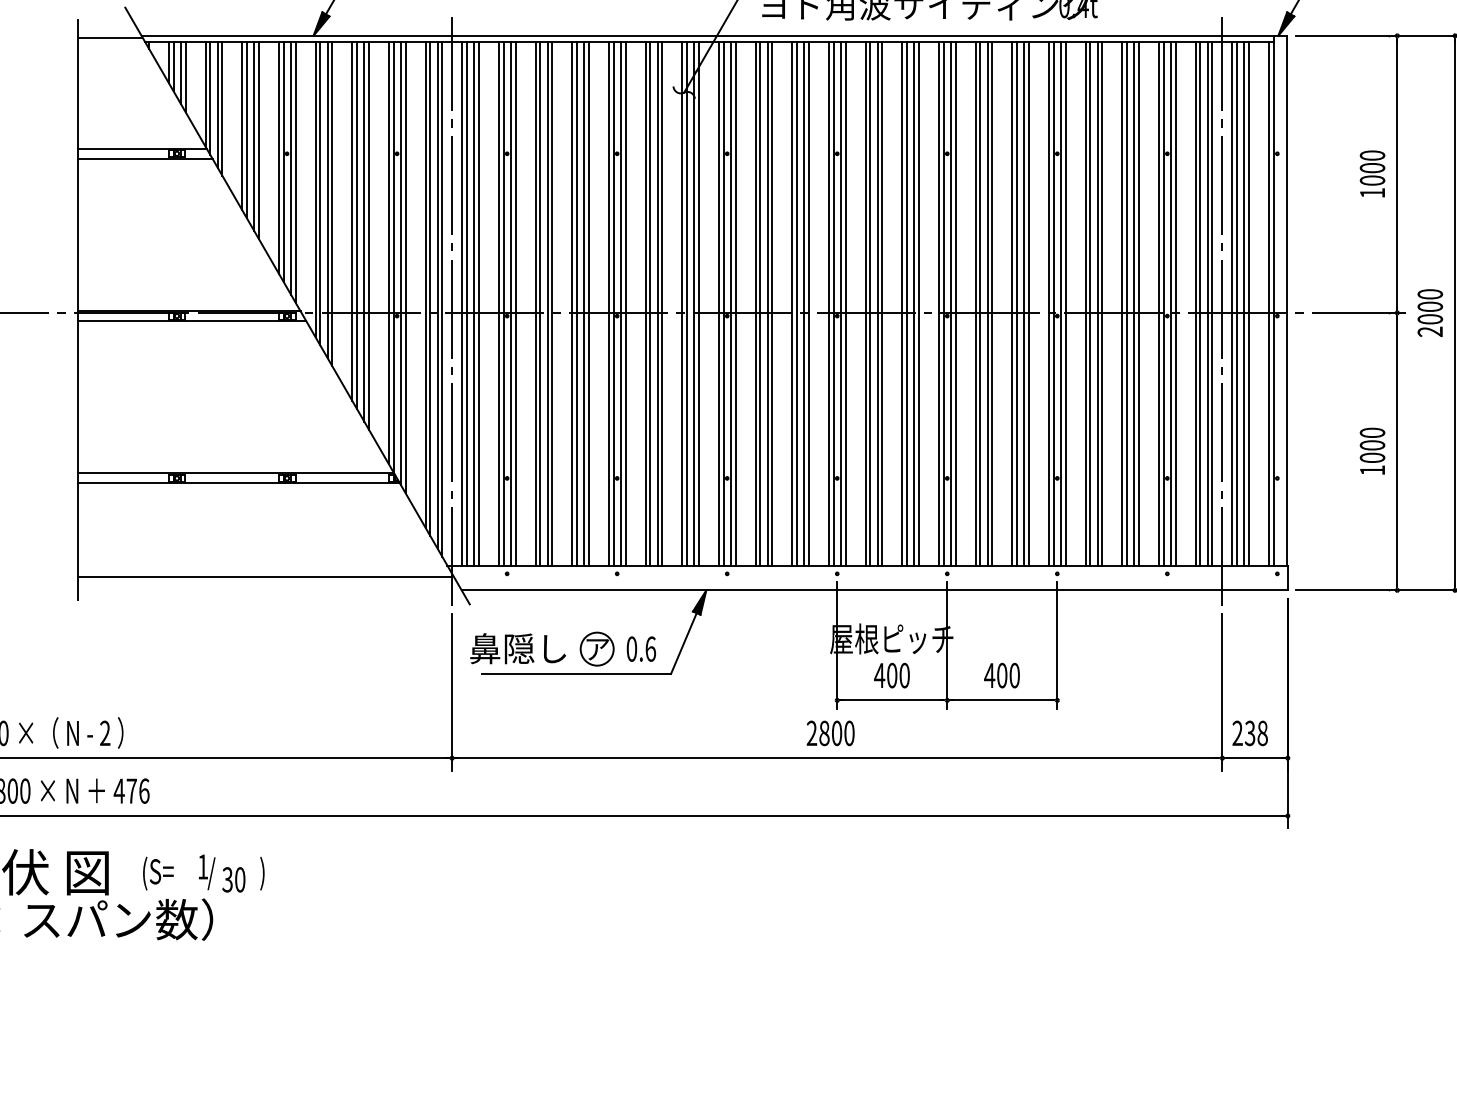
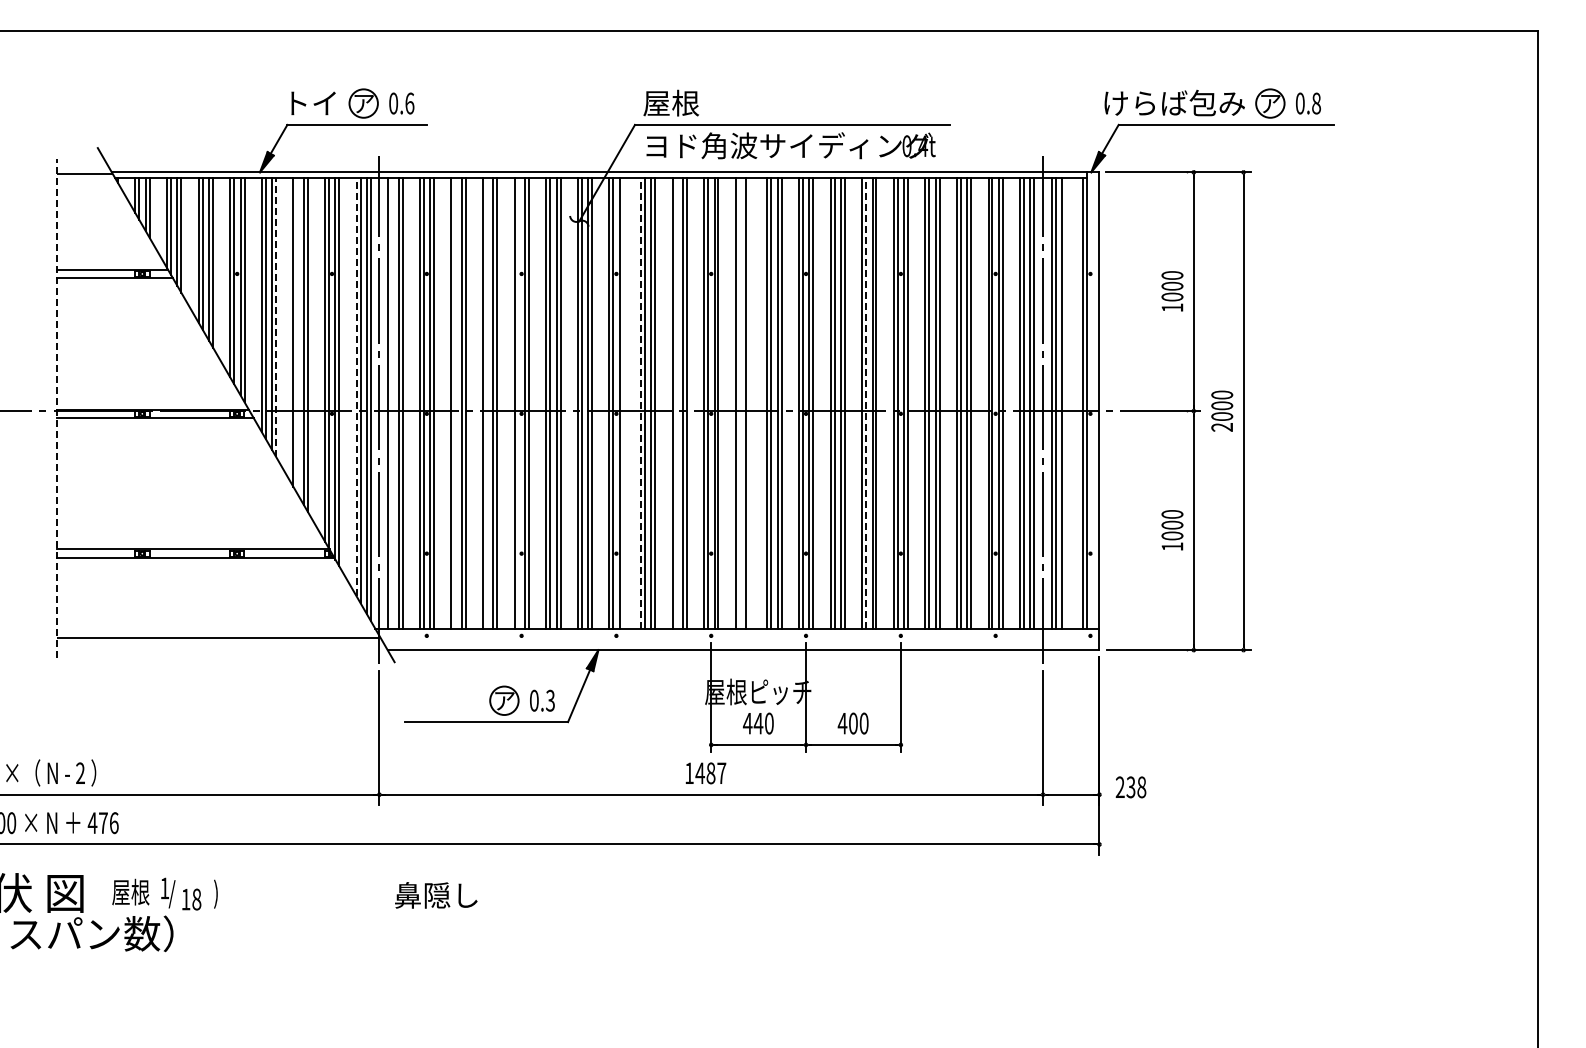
line: (332, 204) -> (276, 317), solid -> dashed
line: (357, 225) -> (297, 335), removed
line: (425, 284) -> (356, 386), solid -> dashed
line: (467, 302) -> (392, 402), removed
line: (540, 302) -> (455, 402), removed
line: (576, 302) -> (486, 402), removed
line: (613, 302) -> (518, 402), removed
line: (735, 302) -> (623, 402), removed
line: (796, 302) -> (676, 402), removed
line: (870, 302) -> (739, 402), removed
line: (882, 302) -> (750, 402), removed
line: (1249, 302) -> (1066, 402), removed
line: (755, 304) -> (640, 403), solid -> dashed
line: (1017, 304) -> (866, 403), solid -> dashed
line: (78, 309) -> (57, 408), solid -> dashed
text: (518, 648) -> (436, 895), moved
text: (650, 648) -> (550, 700), 0.6 -> 0.3
text: (892, 675) -> (758, 723), 400 -> 440
text: (830, 733) -> (705, 773), 2800 -> 1487
text: (1249, 733) -> (1130, 787), moved
text: (163, 872) -> (130, 893), (S= -> 屋根
text: (234, 879) -> (191, 899), 30 -> 18

